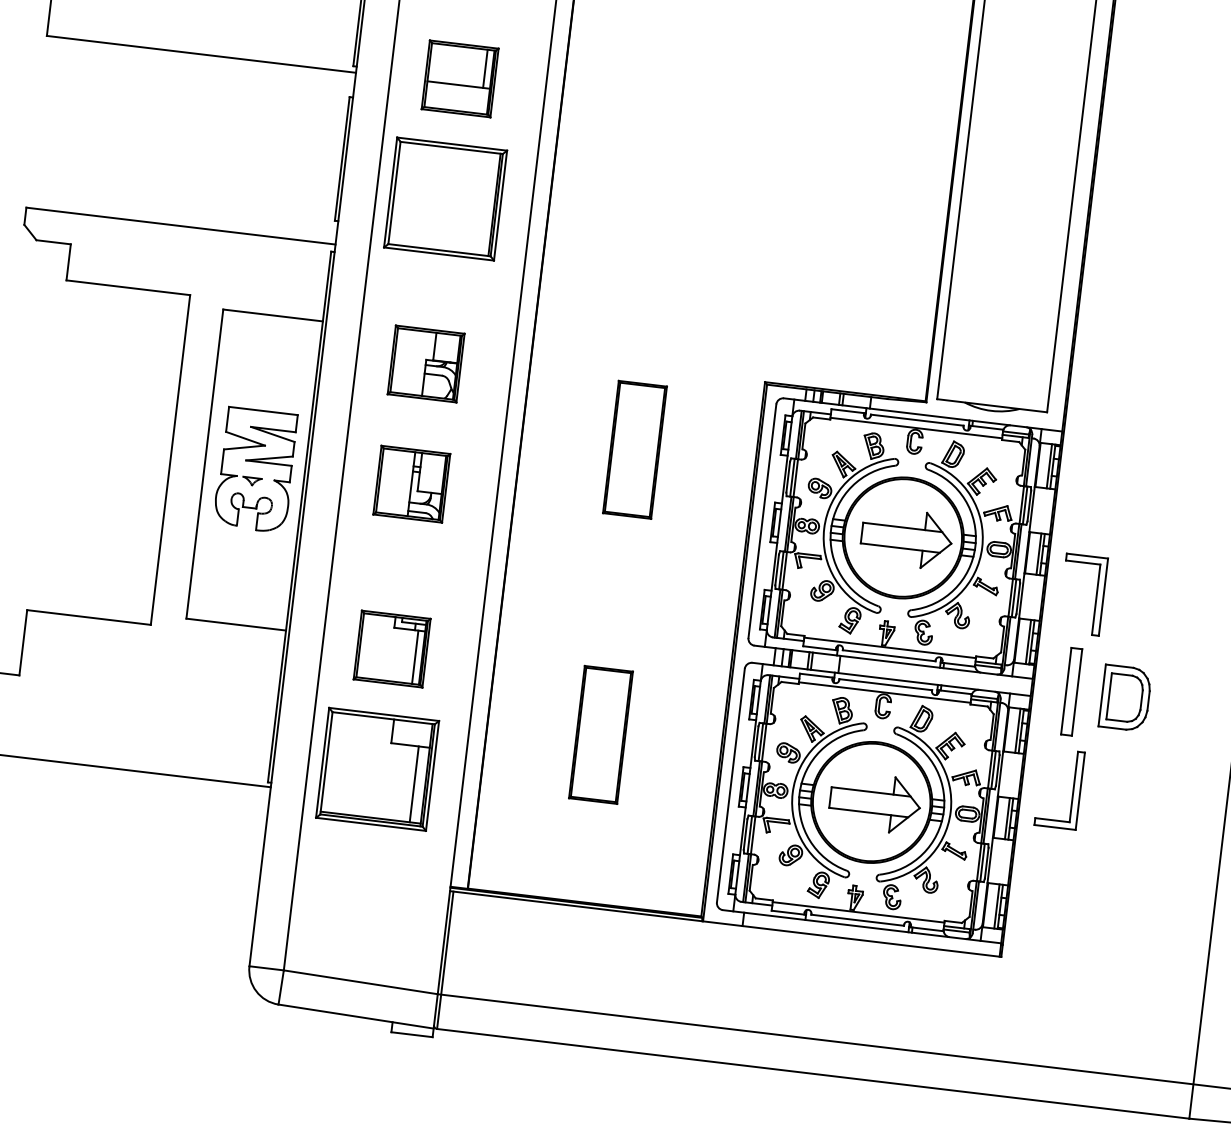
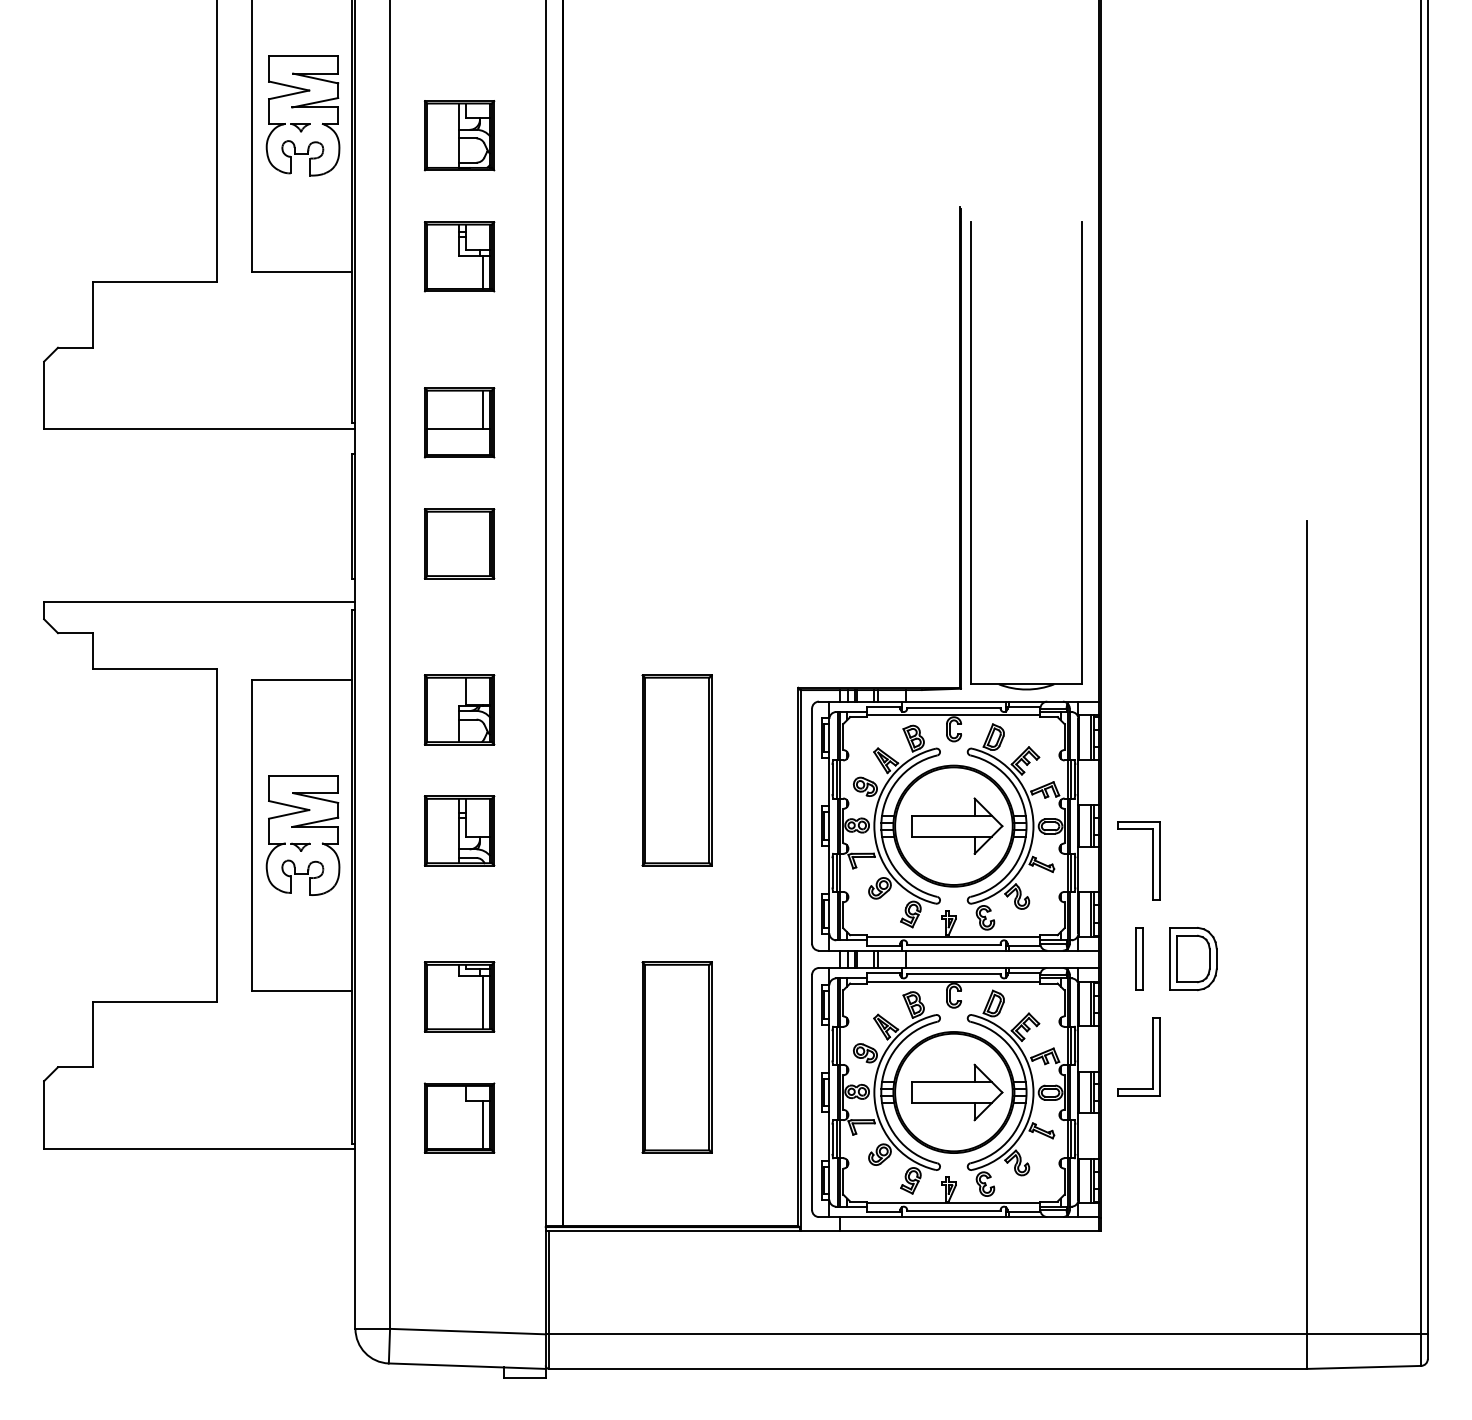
part: (445, 198) -> (459, 543), size x0.62
part: (634, 449) -> (676, 770), size x1.43
part: (1071, 691) -> (1139, 958), size x0.71
part: (600, 734) -> (676, 1057), size x1.43
part: (377, 768) -> (459, 1117), size x0.62

